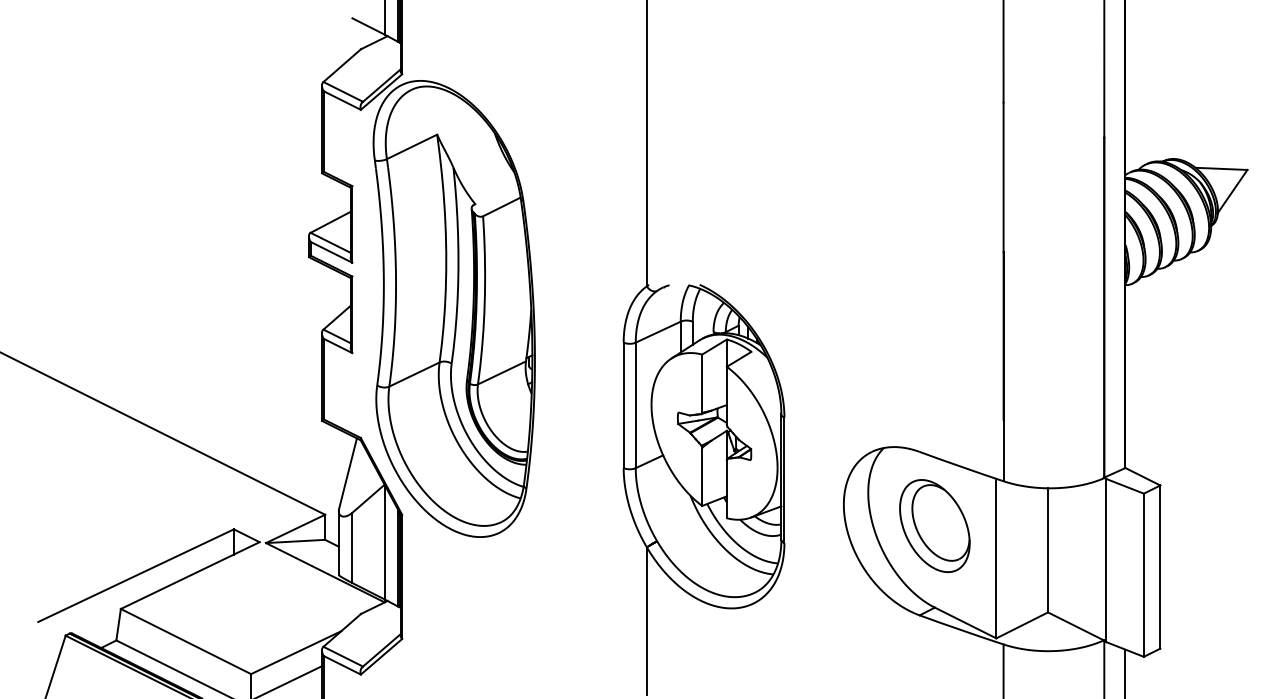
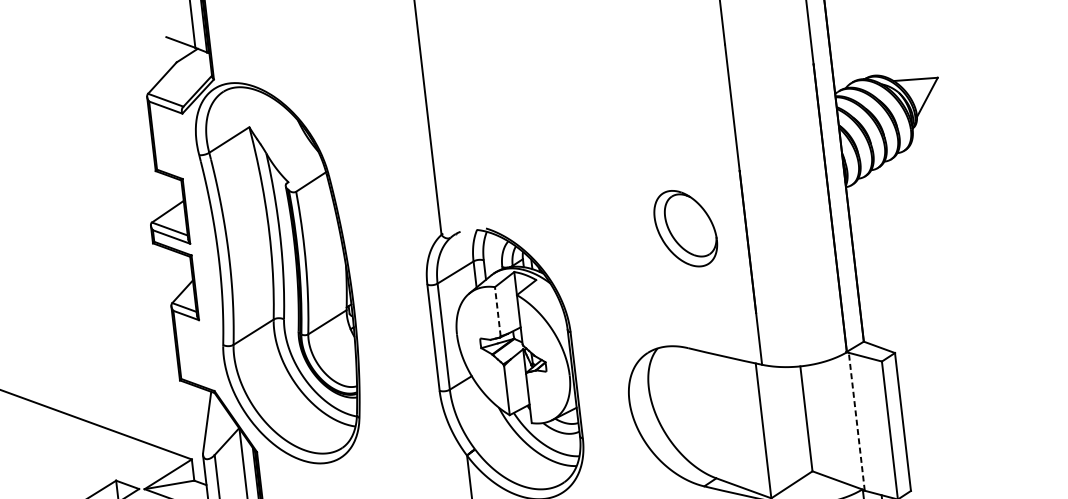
line: (702, 383) -> (498, 311), solid -> dashed
part: (934, 525) -> (685, 228), moved
line: (1106, 560) -> (856, 421), solid -> dashed

